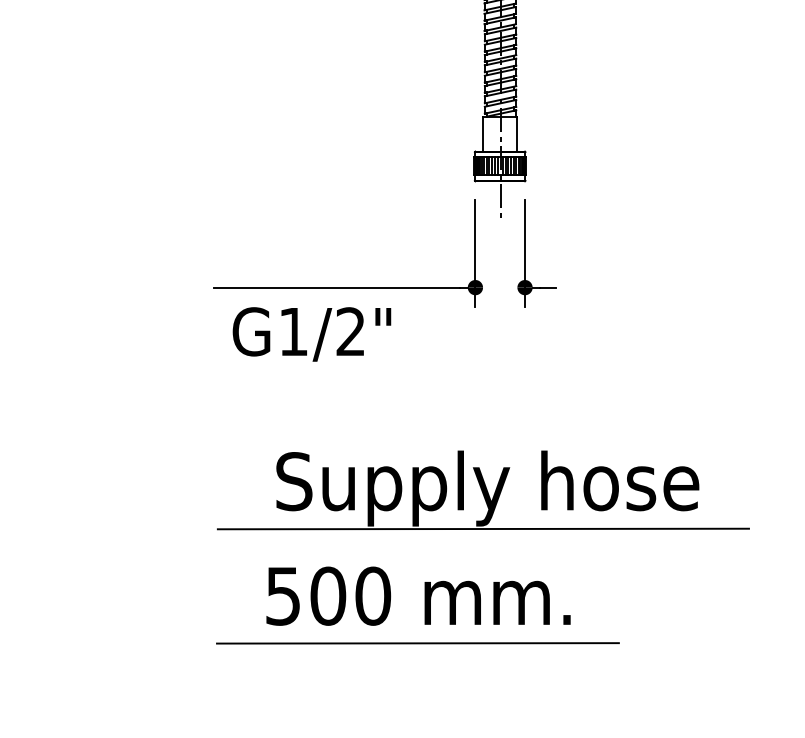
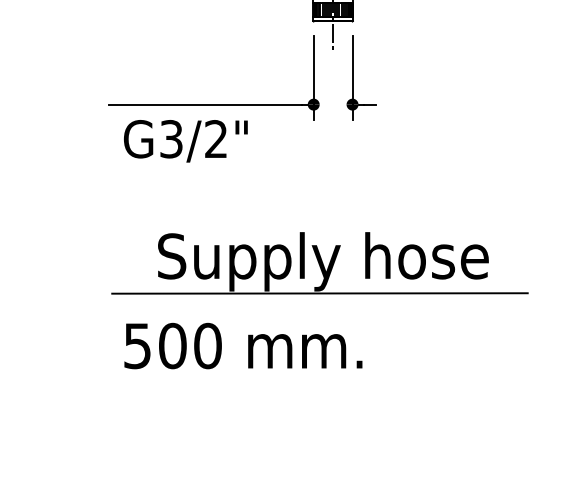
text: (293, 331) -> (171, 138), G1/2" -> G3/2"
text: (418, 595) -> (243, 345), moved
line: (417, 643) -> (268, 383), removed

